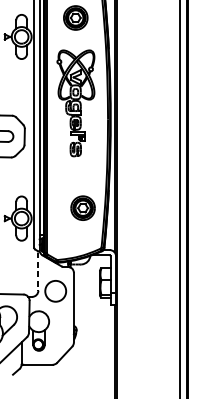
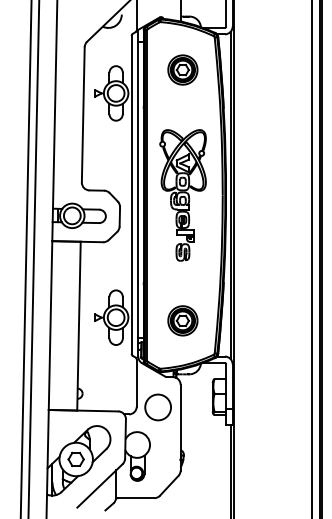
part: (75, 103) -> (182, 195), moved
part: (82, 207) -> (182, 320), moved
line: (38, 271) -> (136, 383), dashed -> solid

